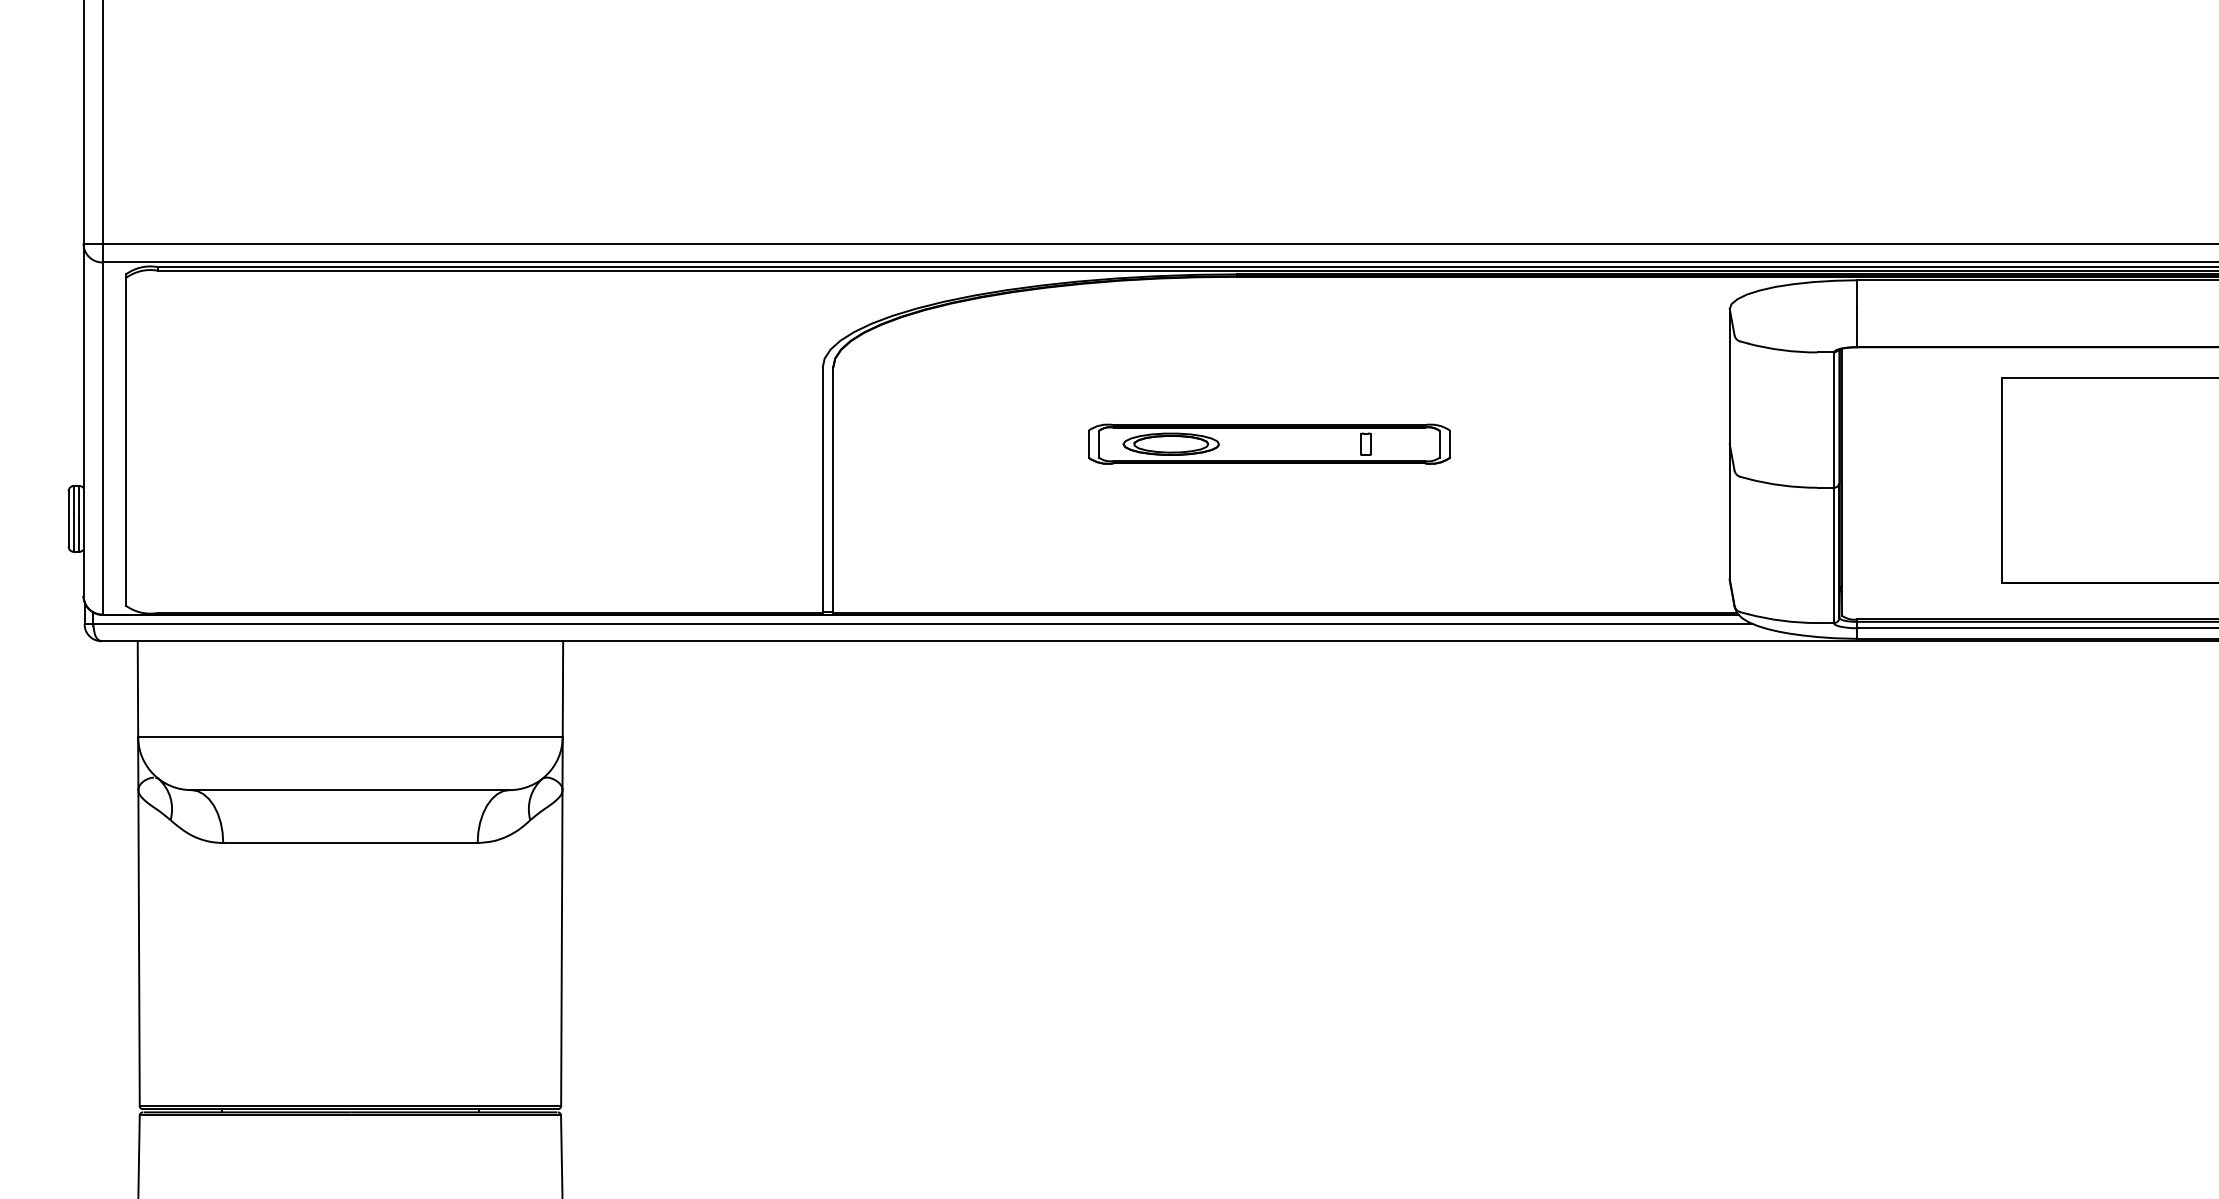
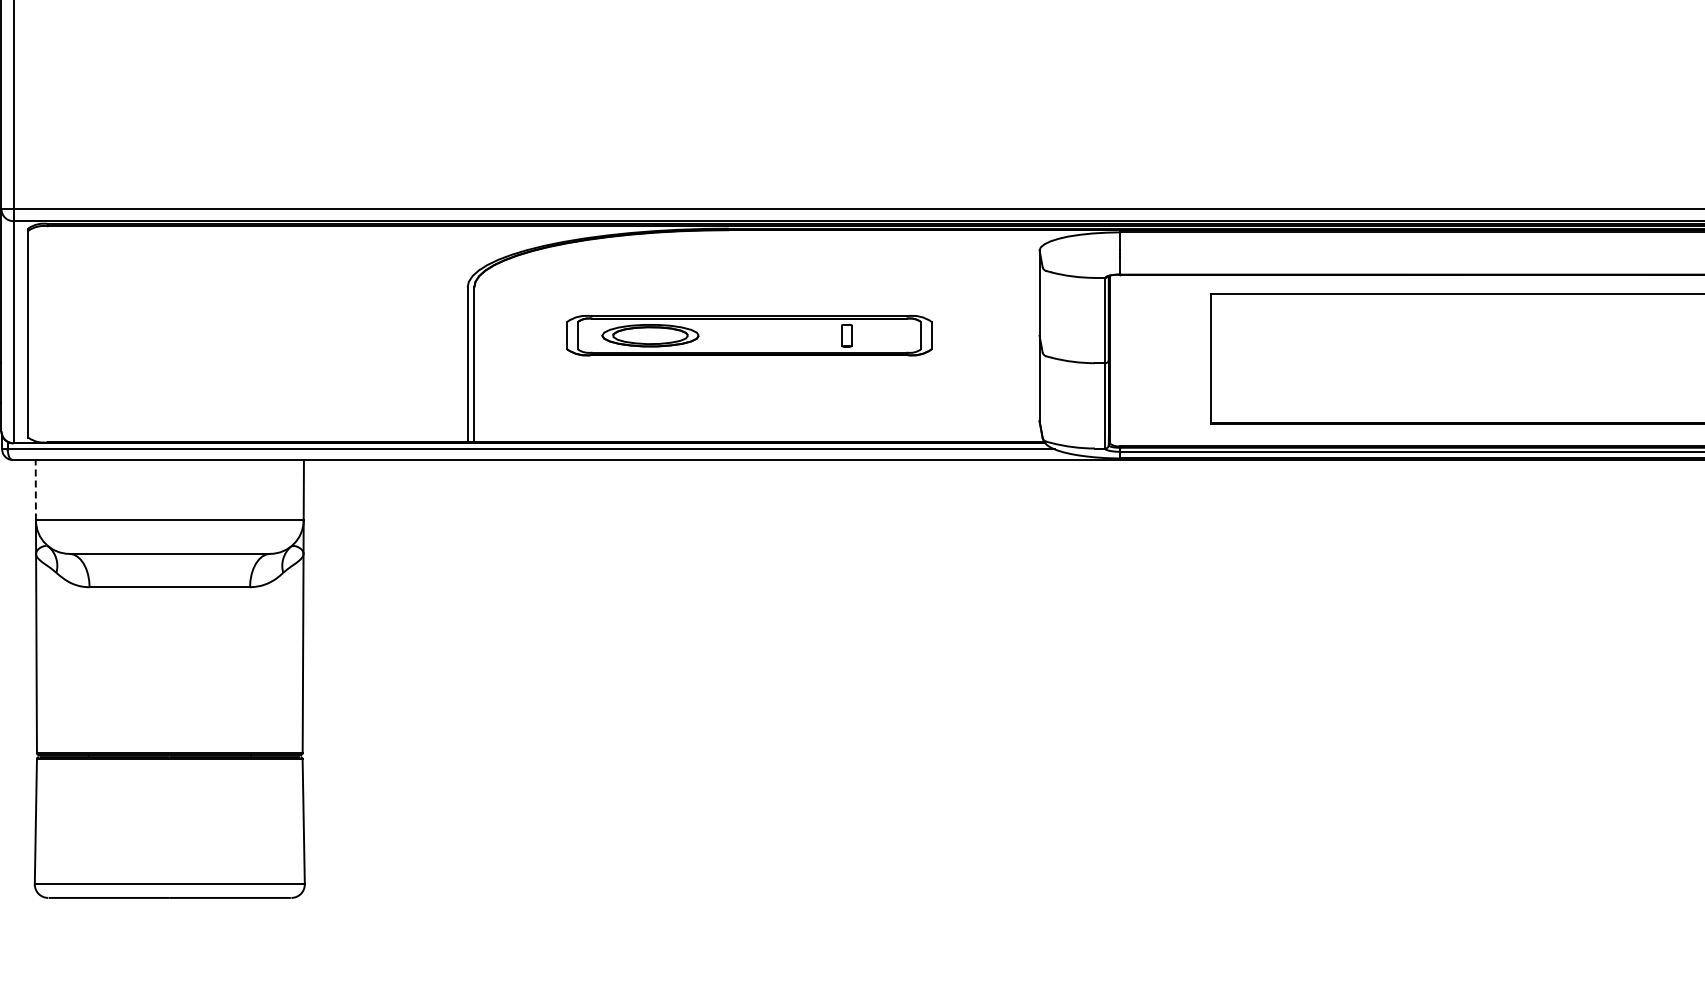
part: (1268, 443) -> (748, 335), size x1.6
line: (137, 688) -> (35, 489), solid -> dashed

